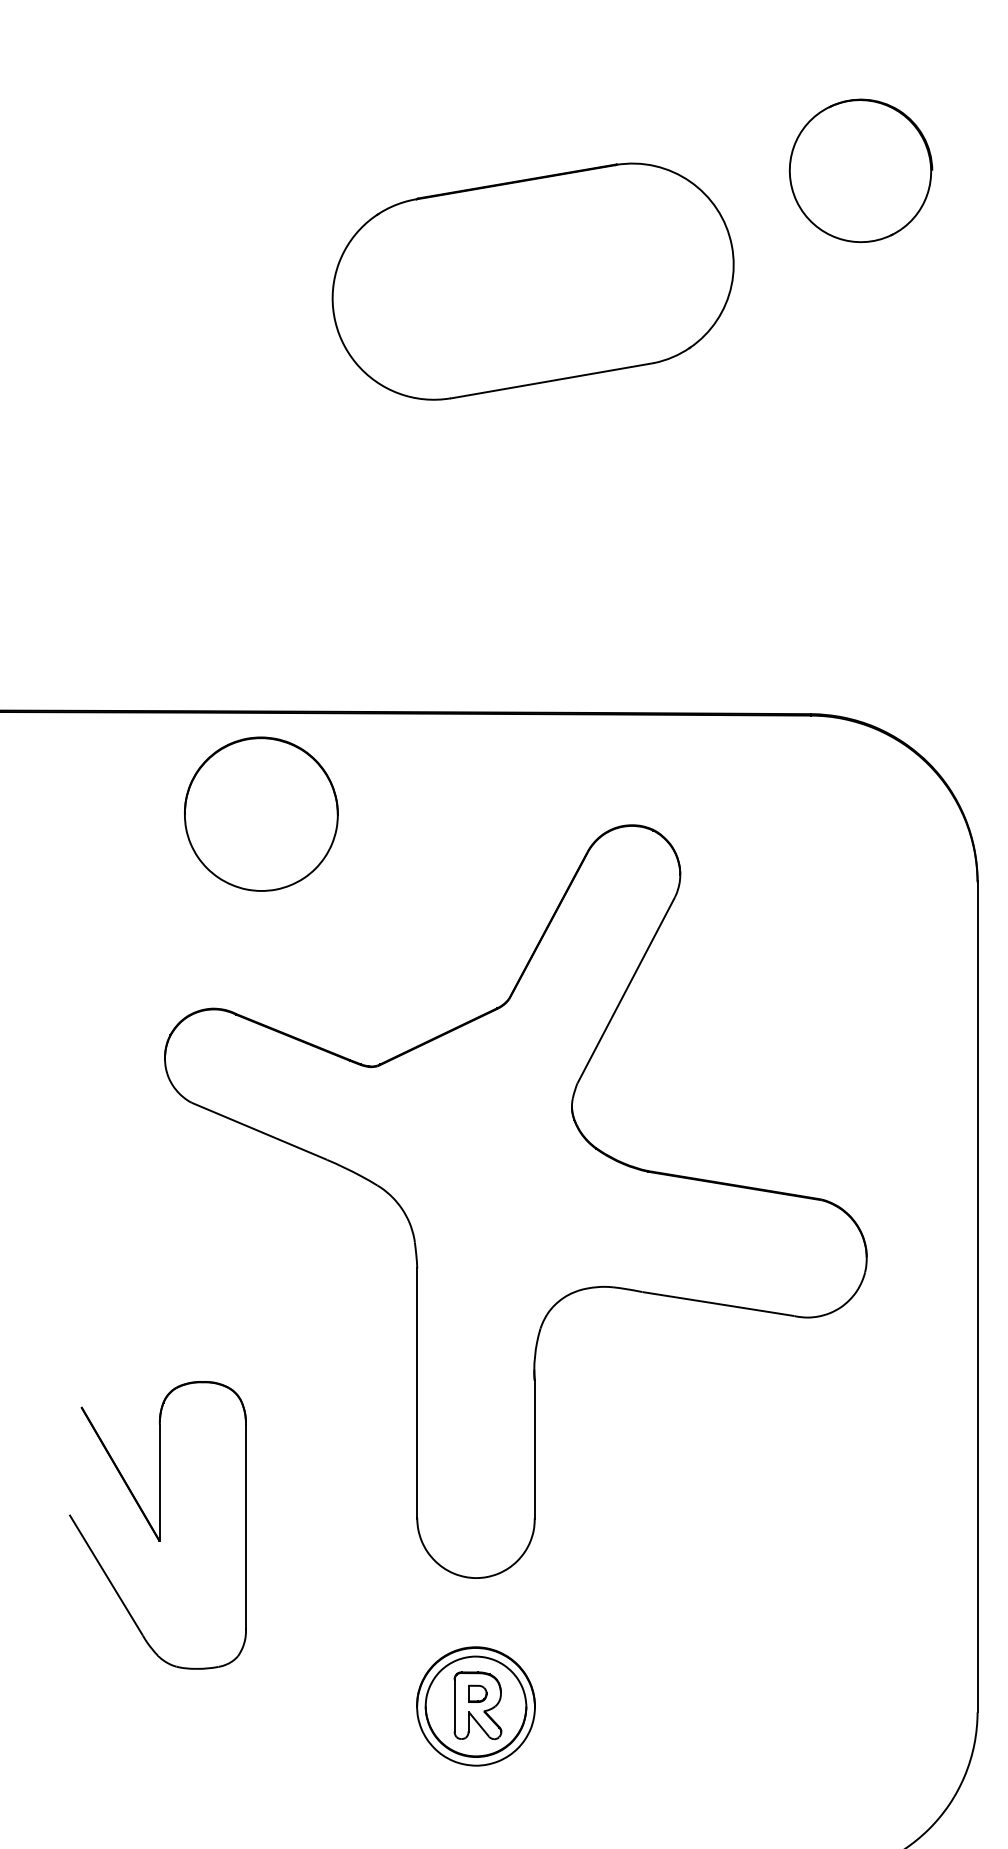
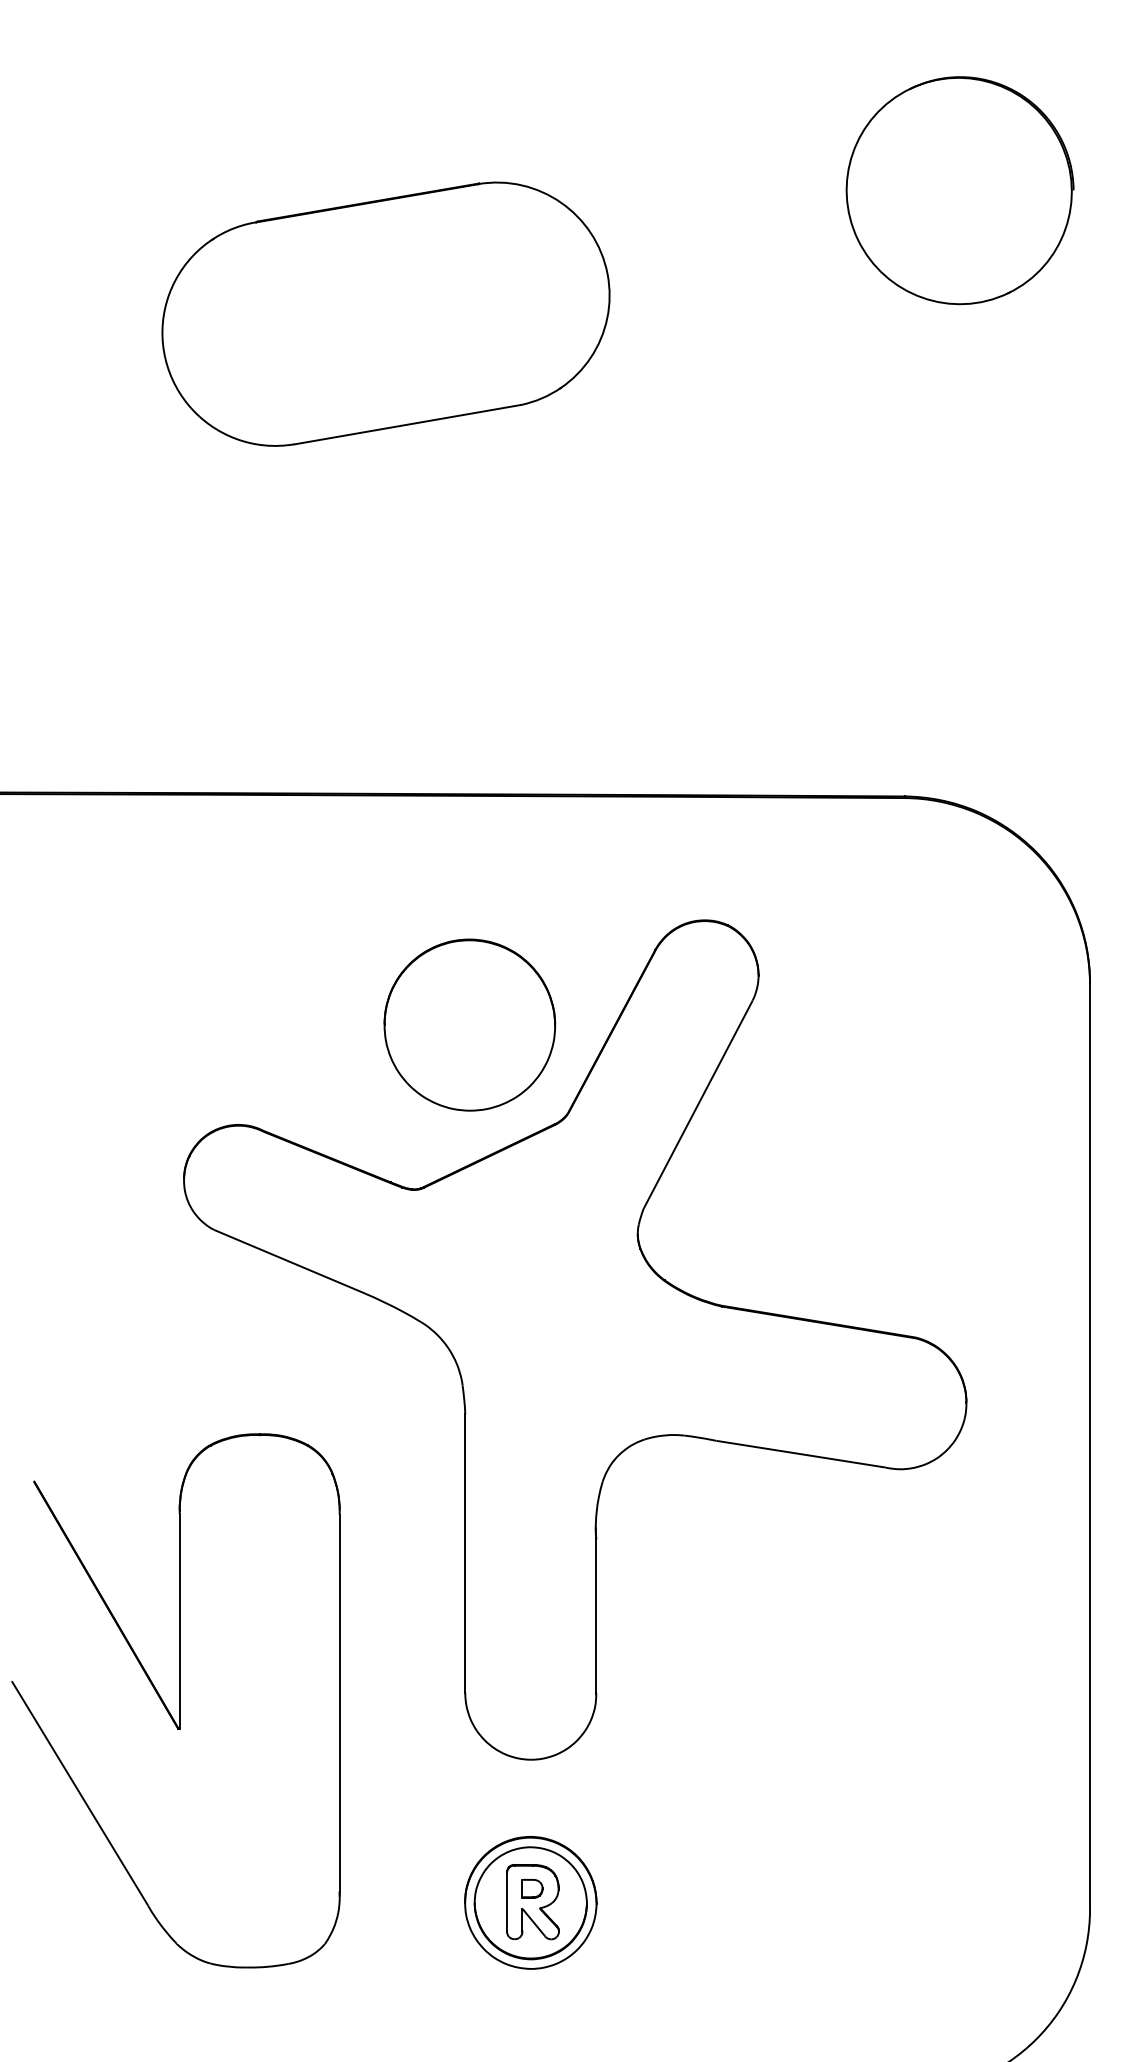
part: (860, 170) -> (959, 190), size x1.43
part: (532, 281) -> (385, 314), moved
part: (261, 813) -> (470, 1024), moved
part: (157, 1525) -> (175, 1701), size x1.67

